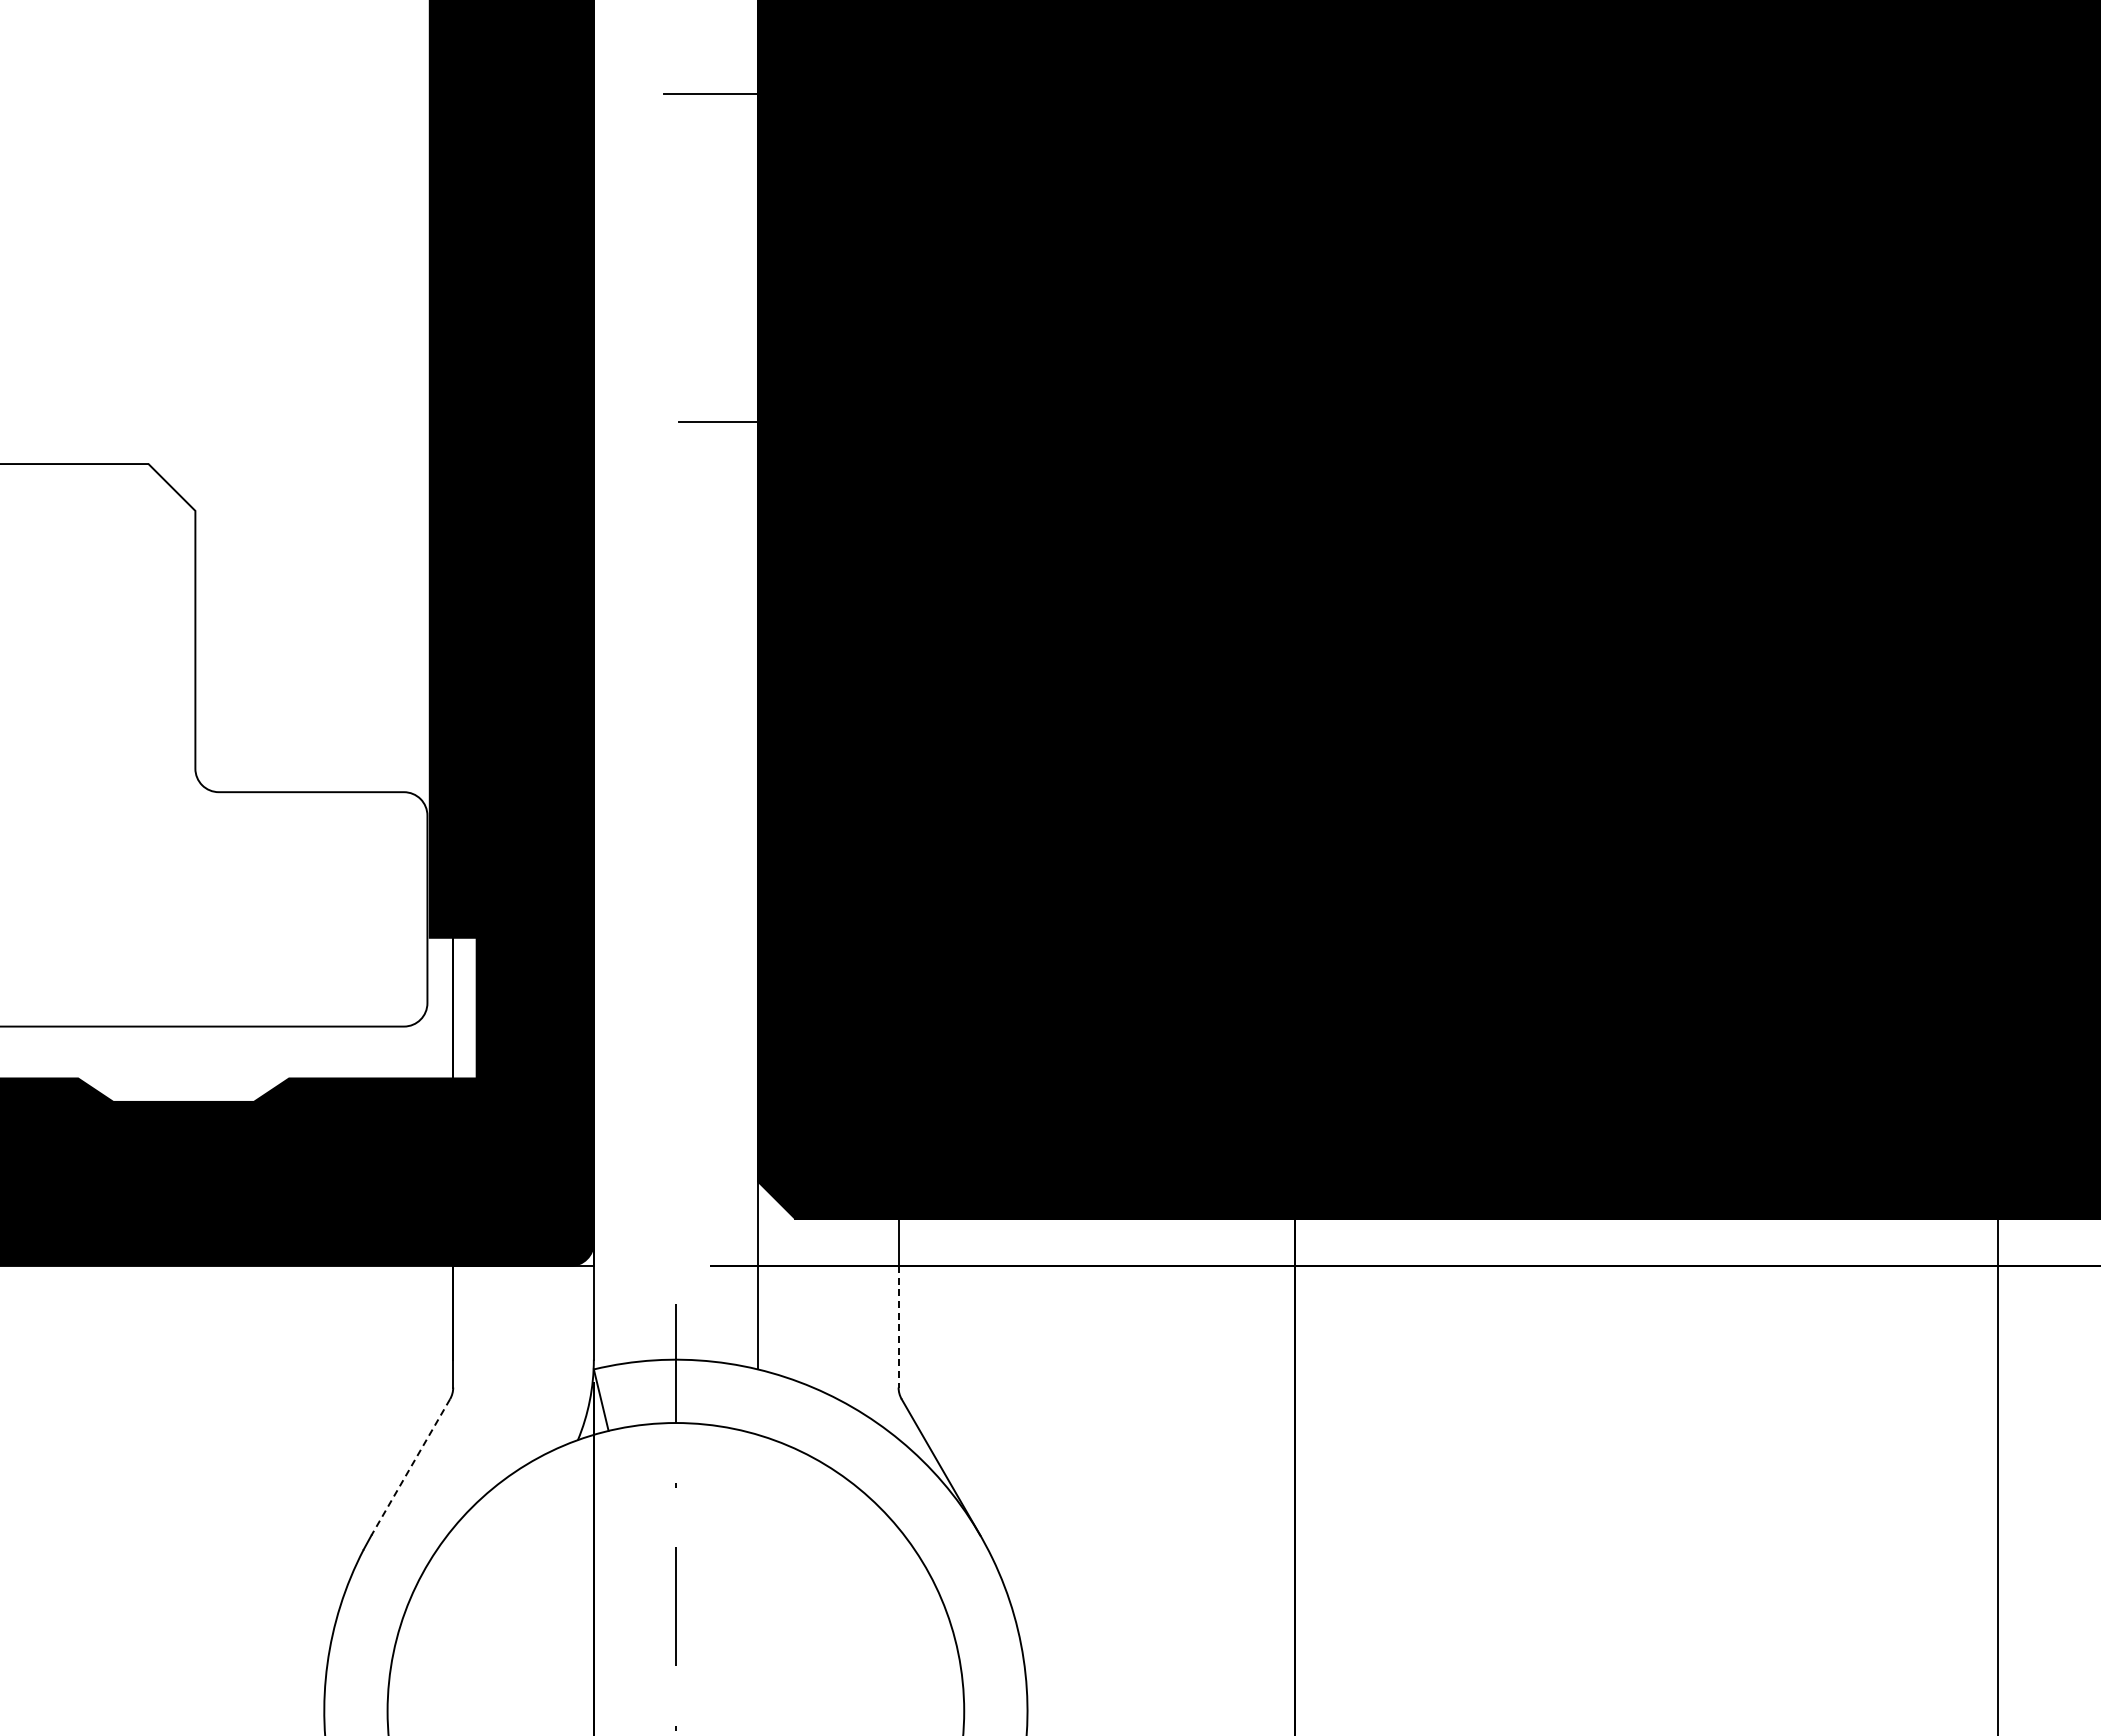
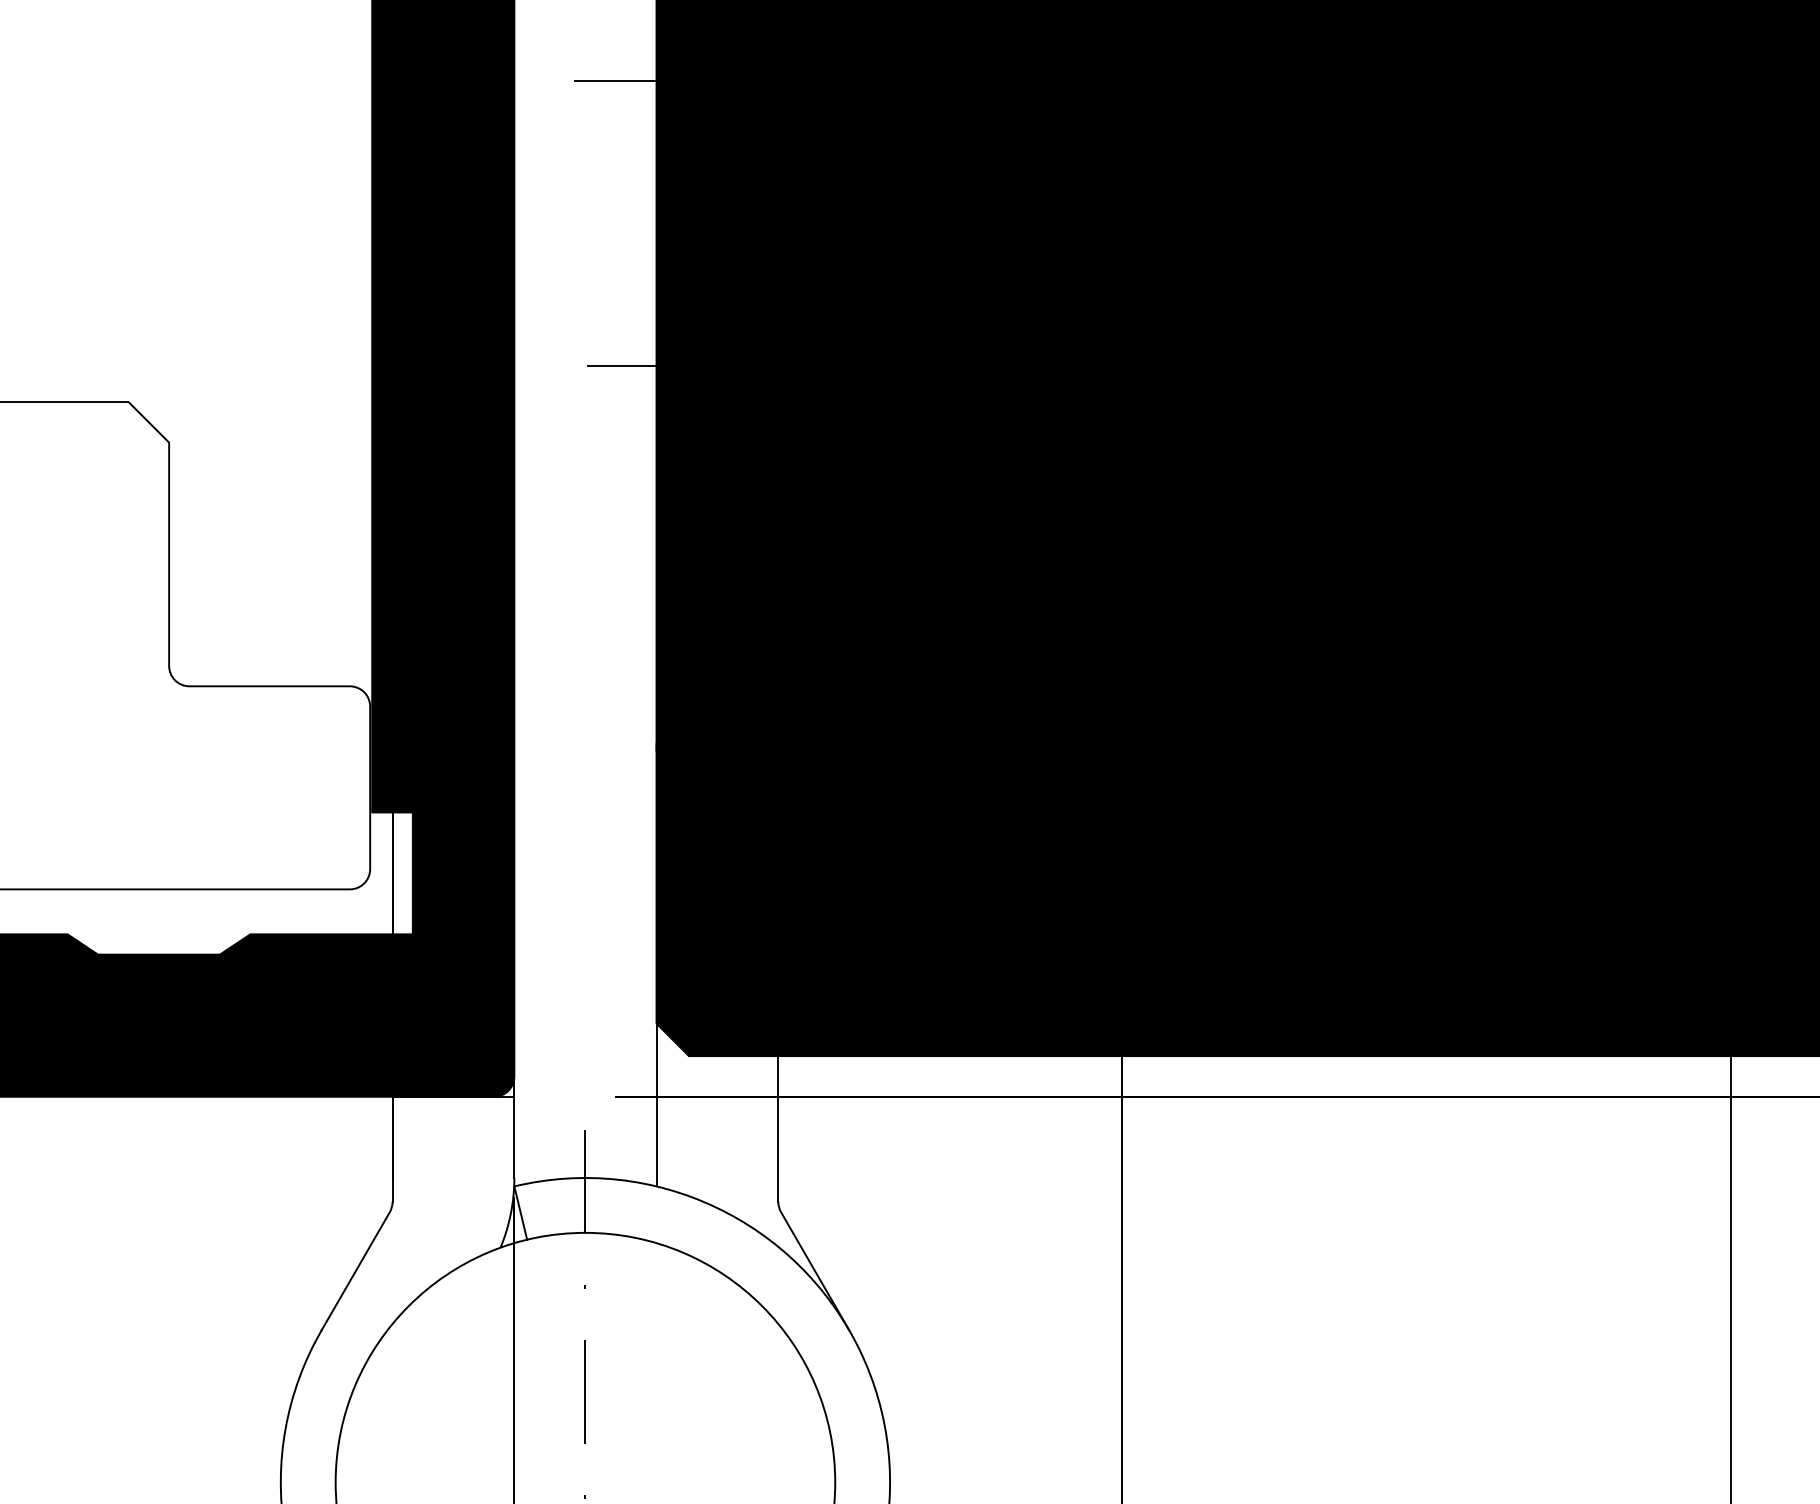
line: (898, 1326) -> (778, 1149), dashed -> solid
line: (410, 1467) -> (355, 1271), dashed -> solid

